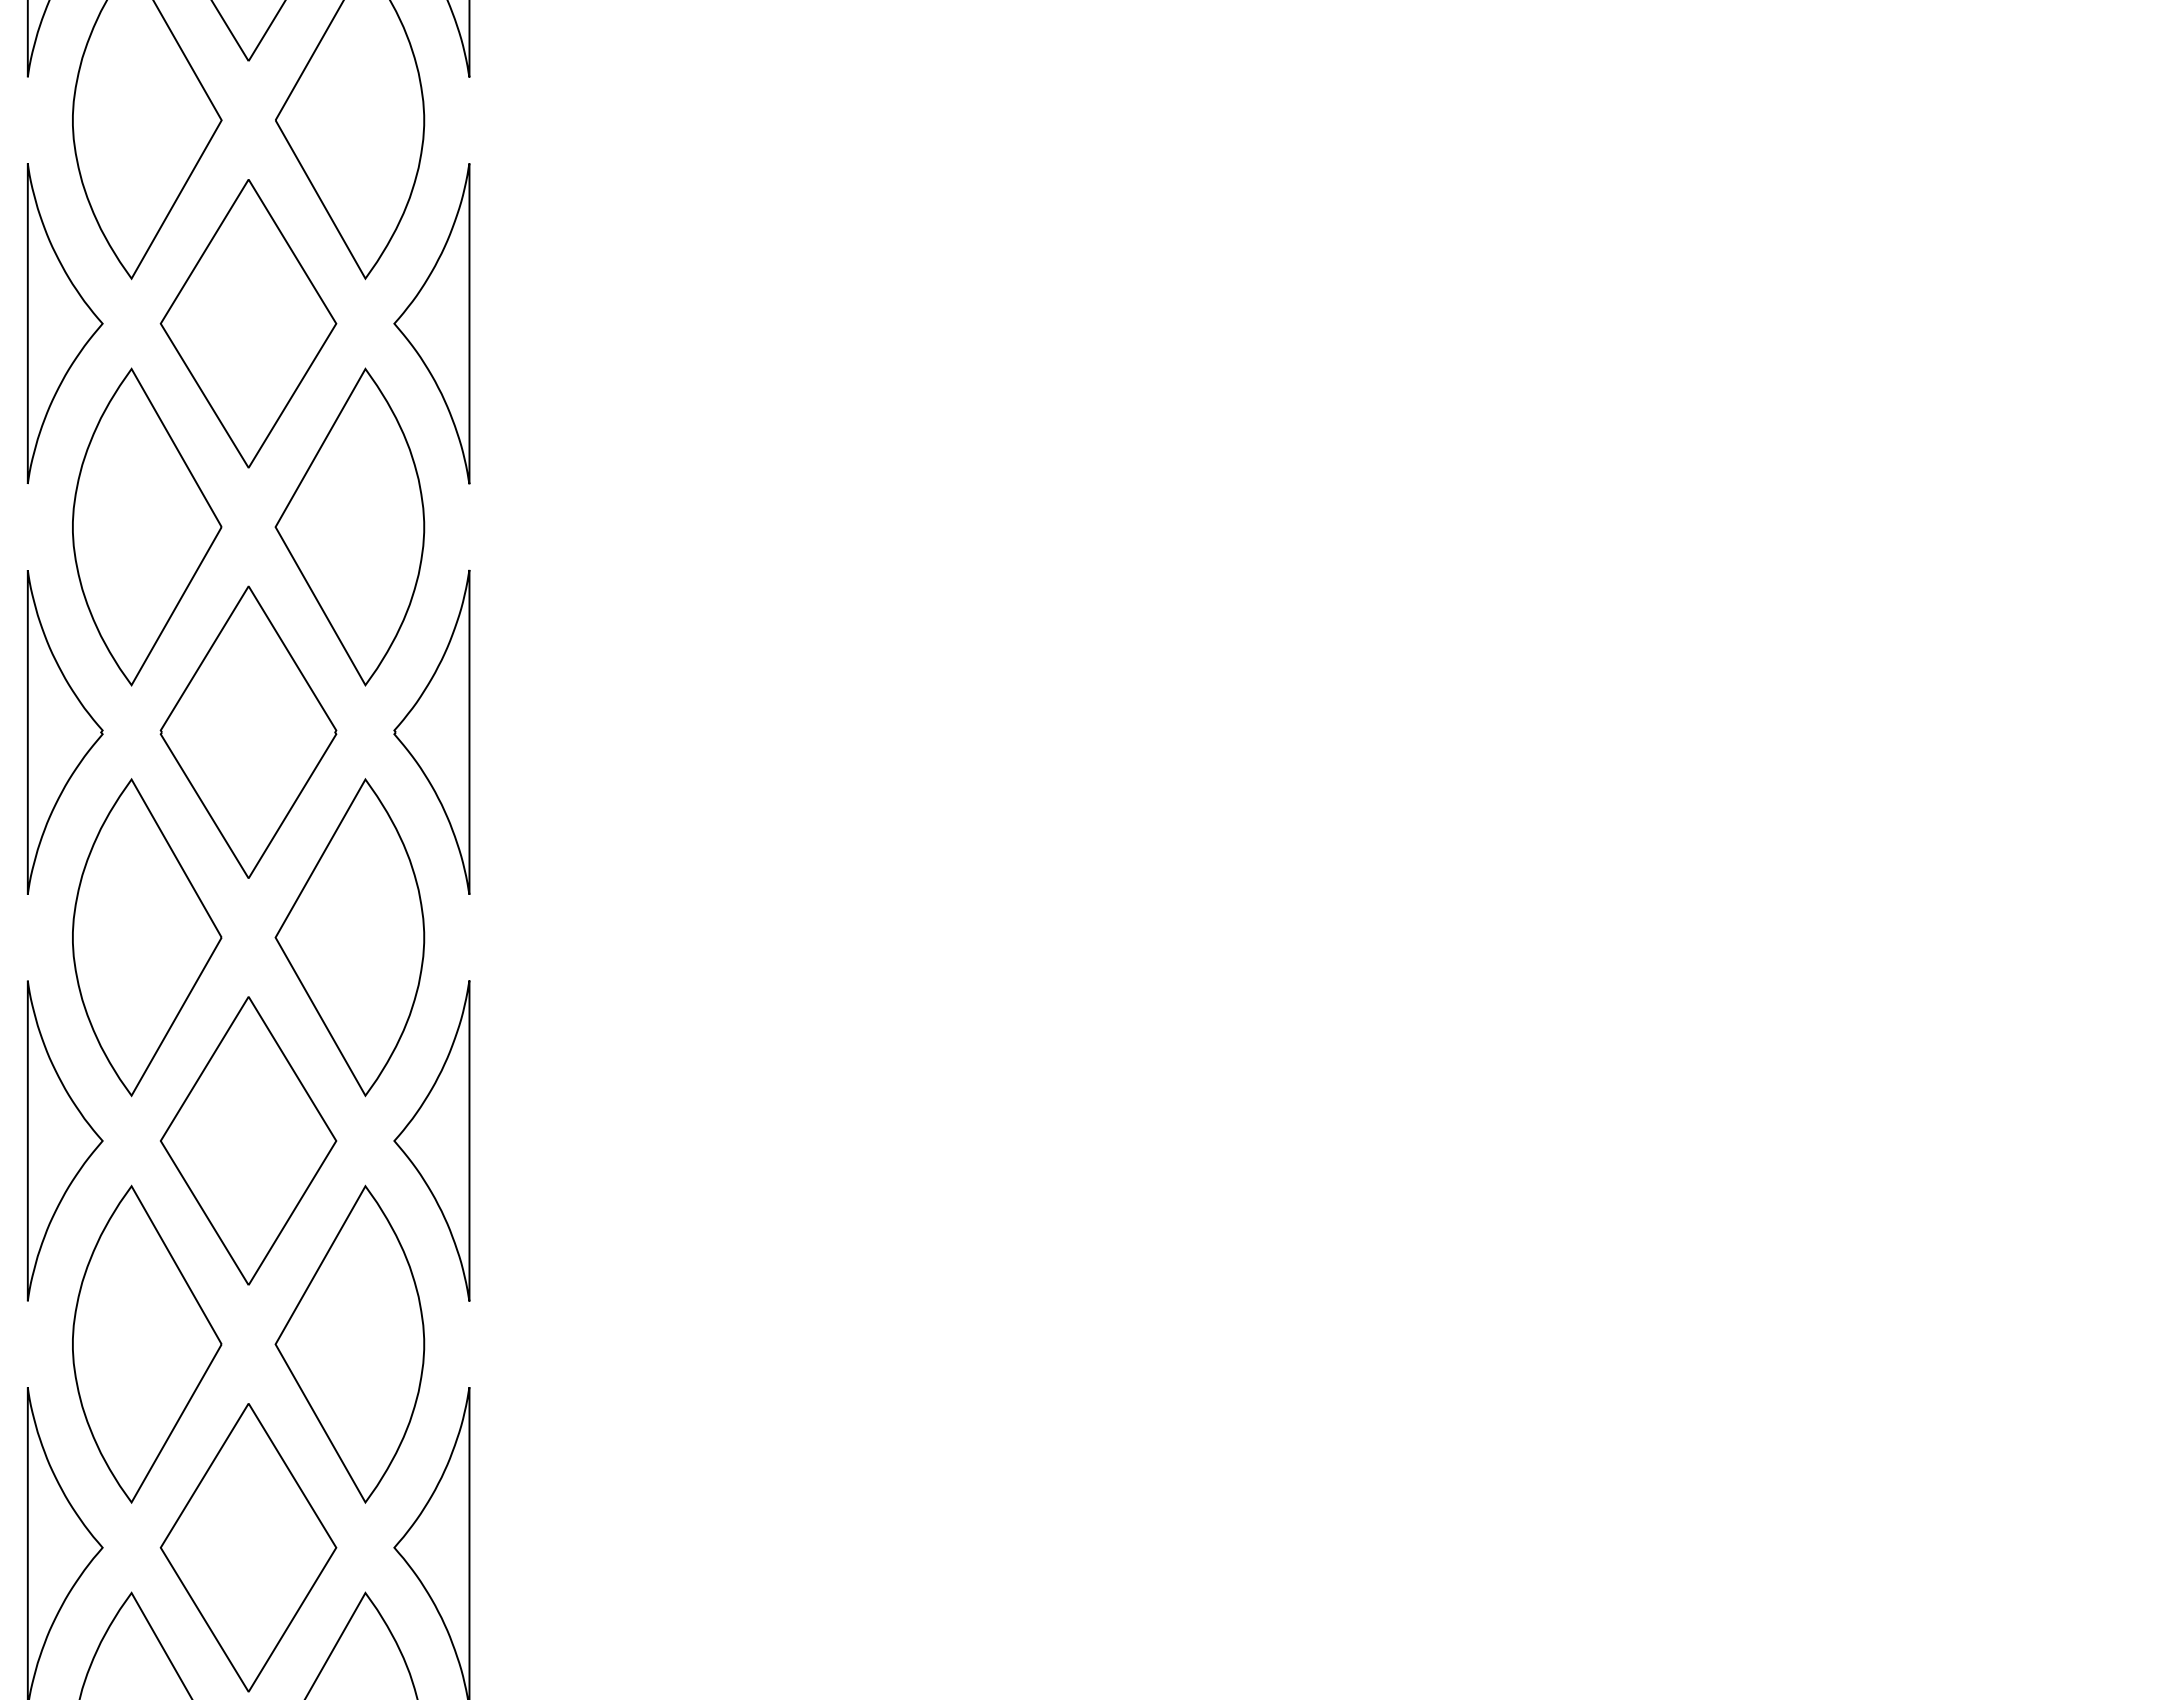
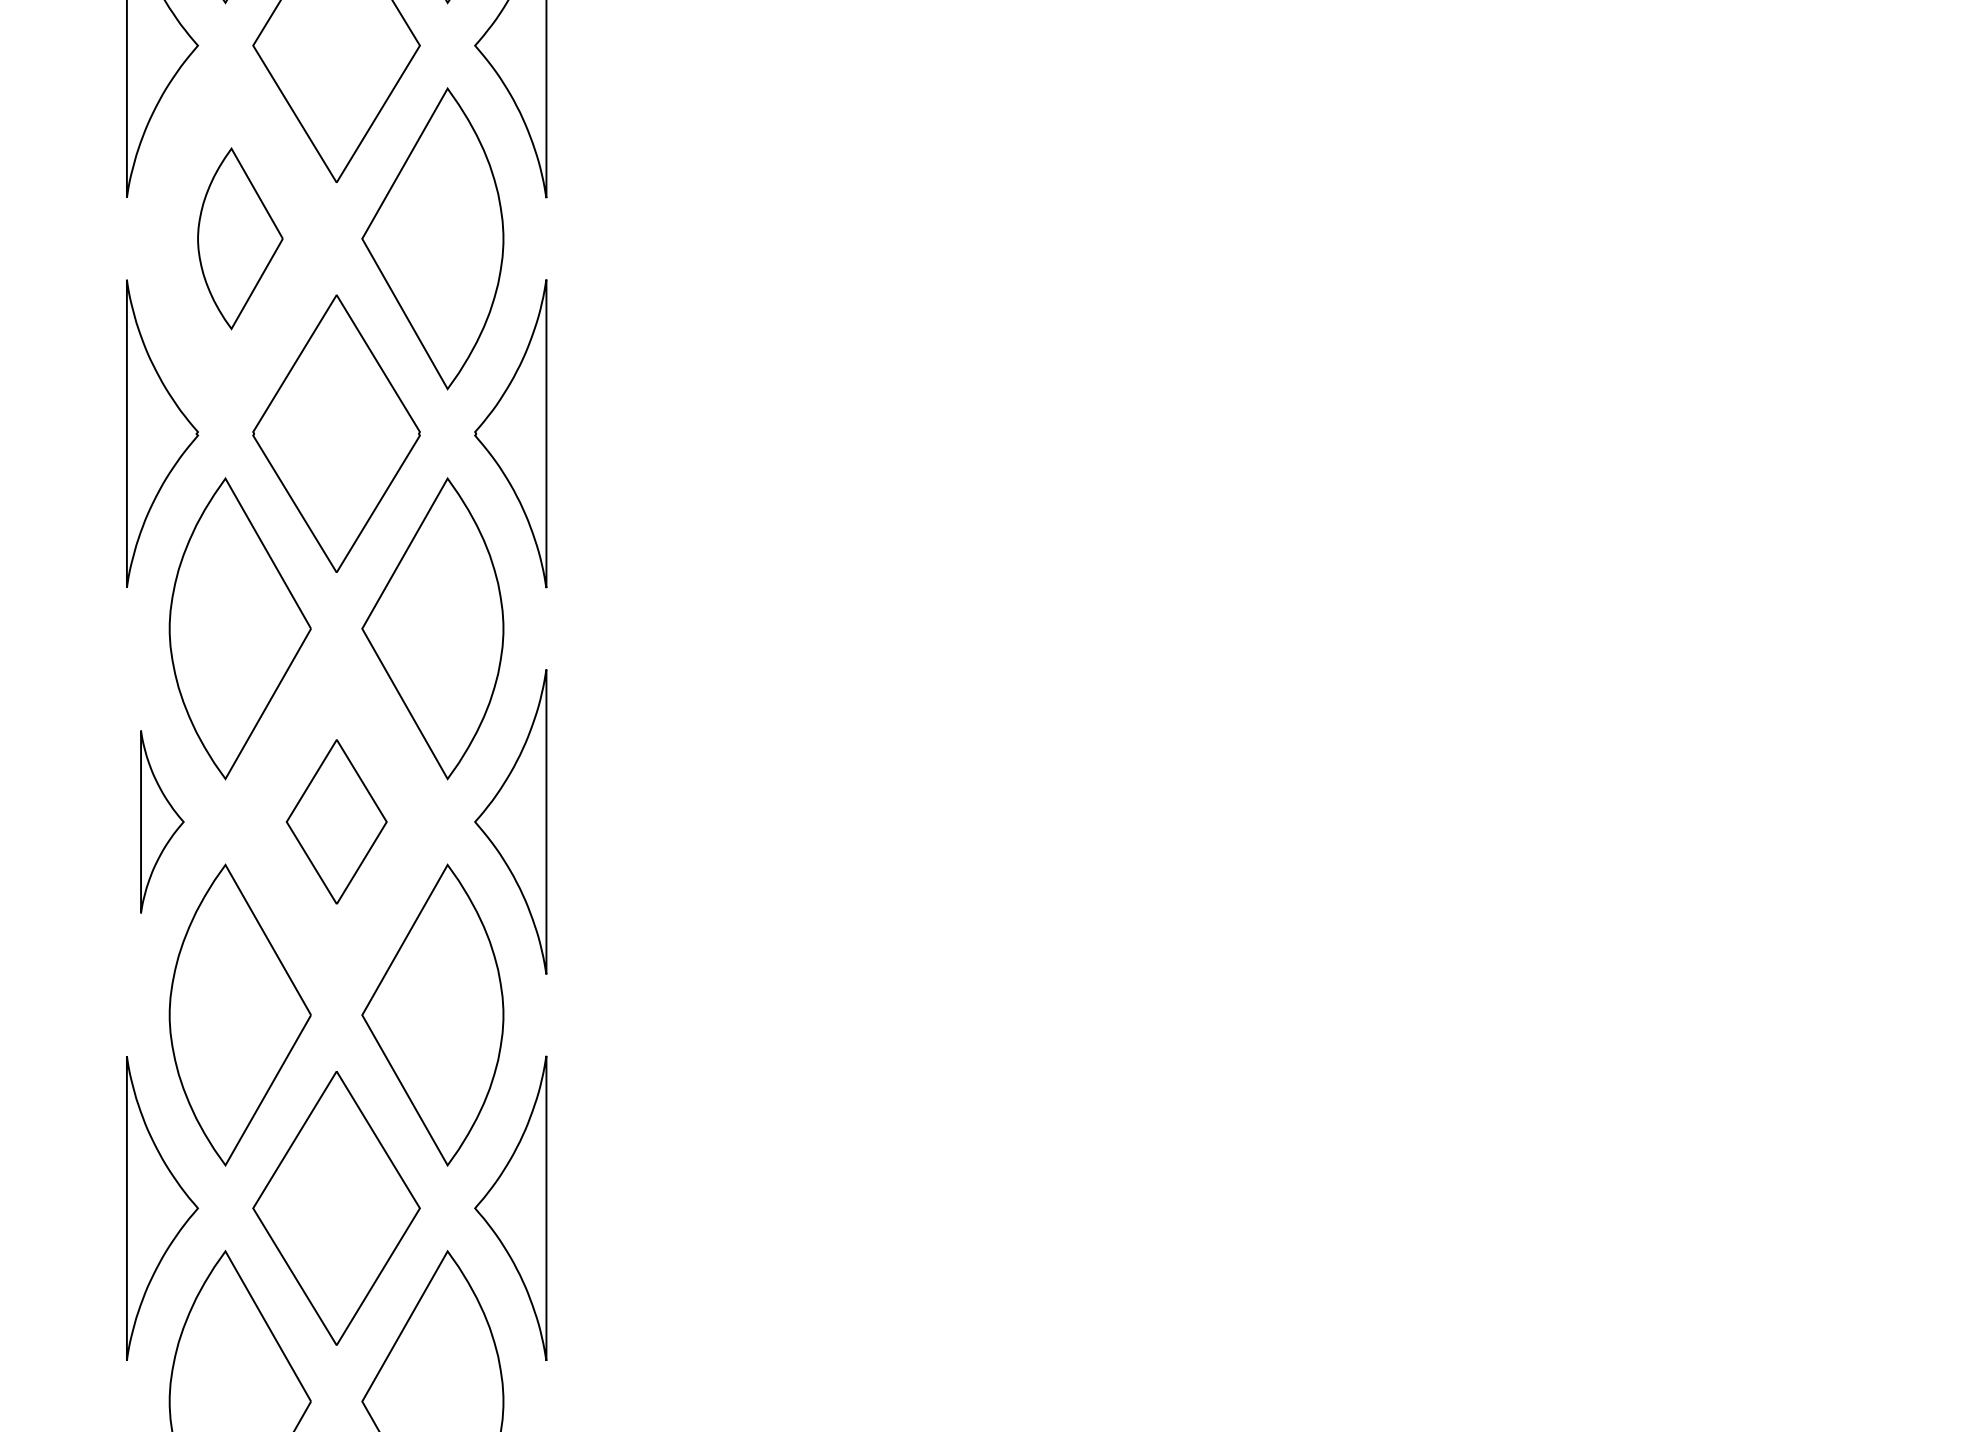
part: (147, 526) -> (240, 238), size x0.6
part: (64, 1140) -> (161, 821), size x0.6
part: (248, 1140) -> (336, 821), size x0.6

